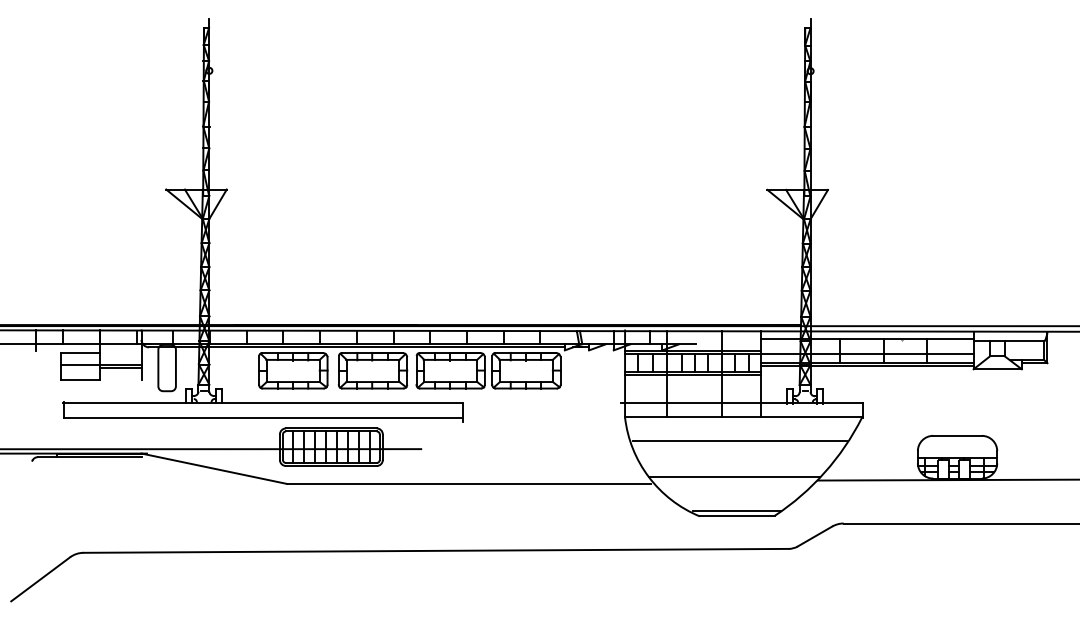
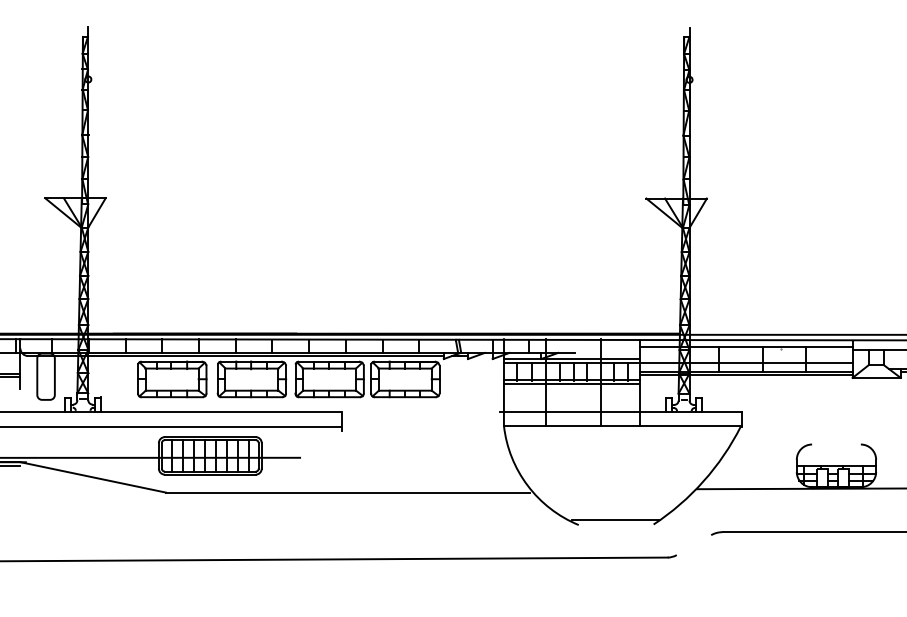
line: (957, 435) -> (836, 444), removed
line: (739, 440) -> (618, 449), removed
line: (734, 476) -> (613, 485), removed
line: (736, 516) -> (615, 525), removed
line: (814, 536) -> (693, 545), removed

